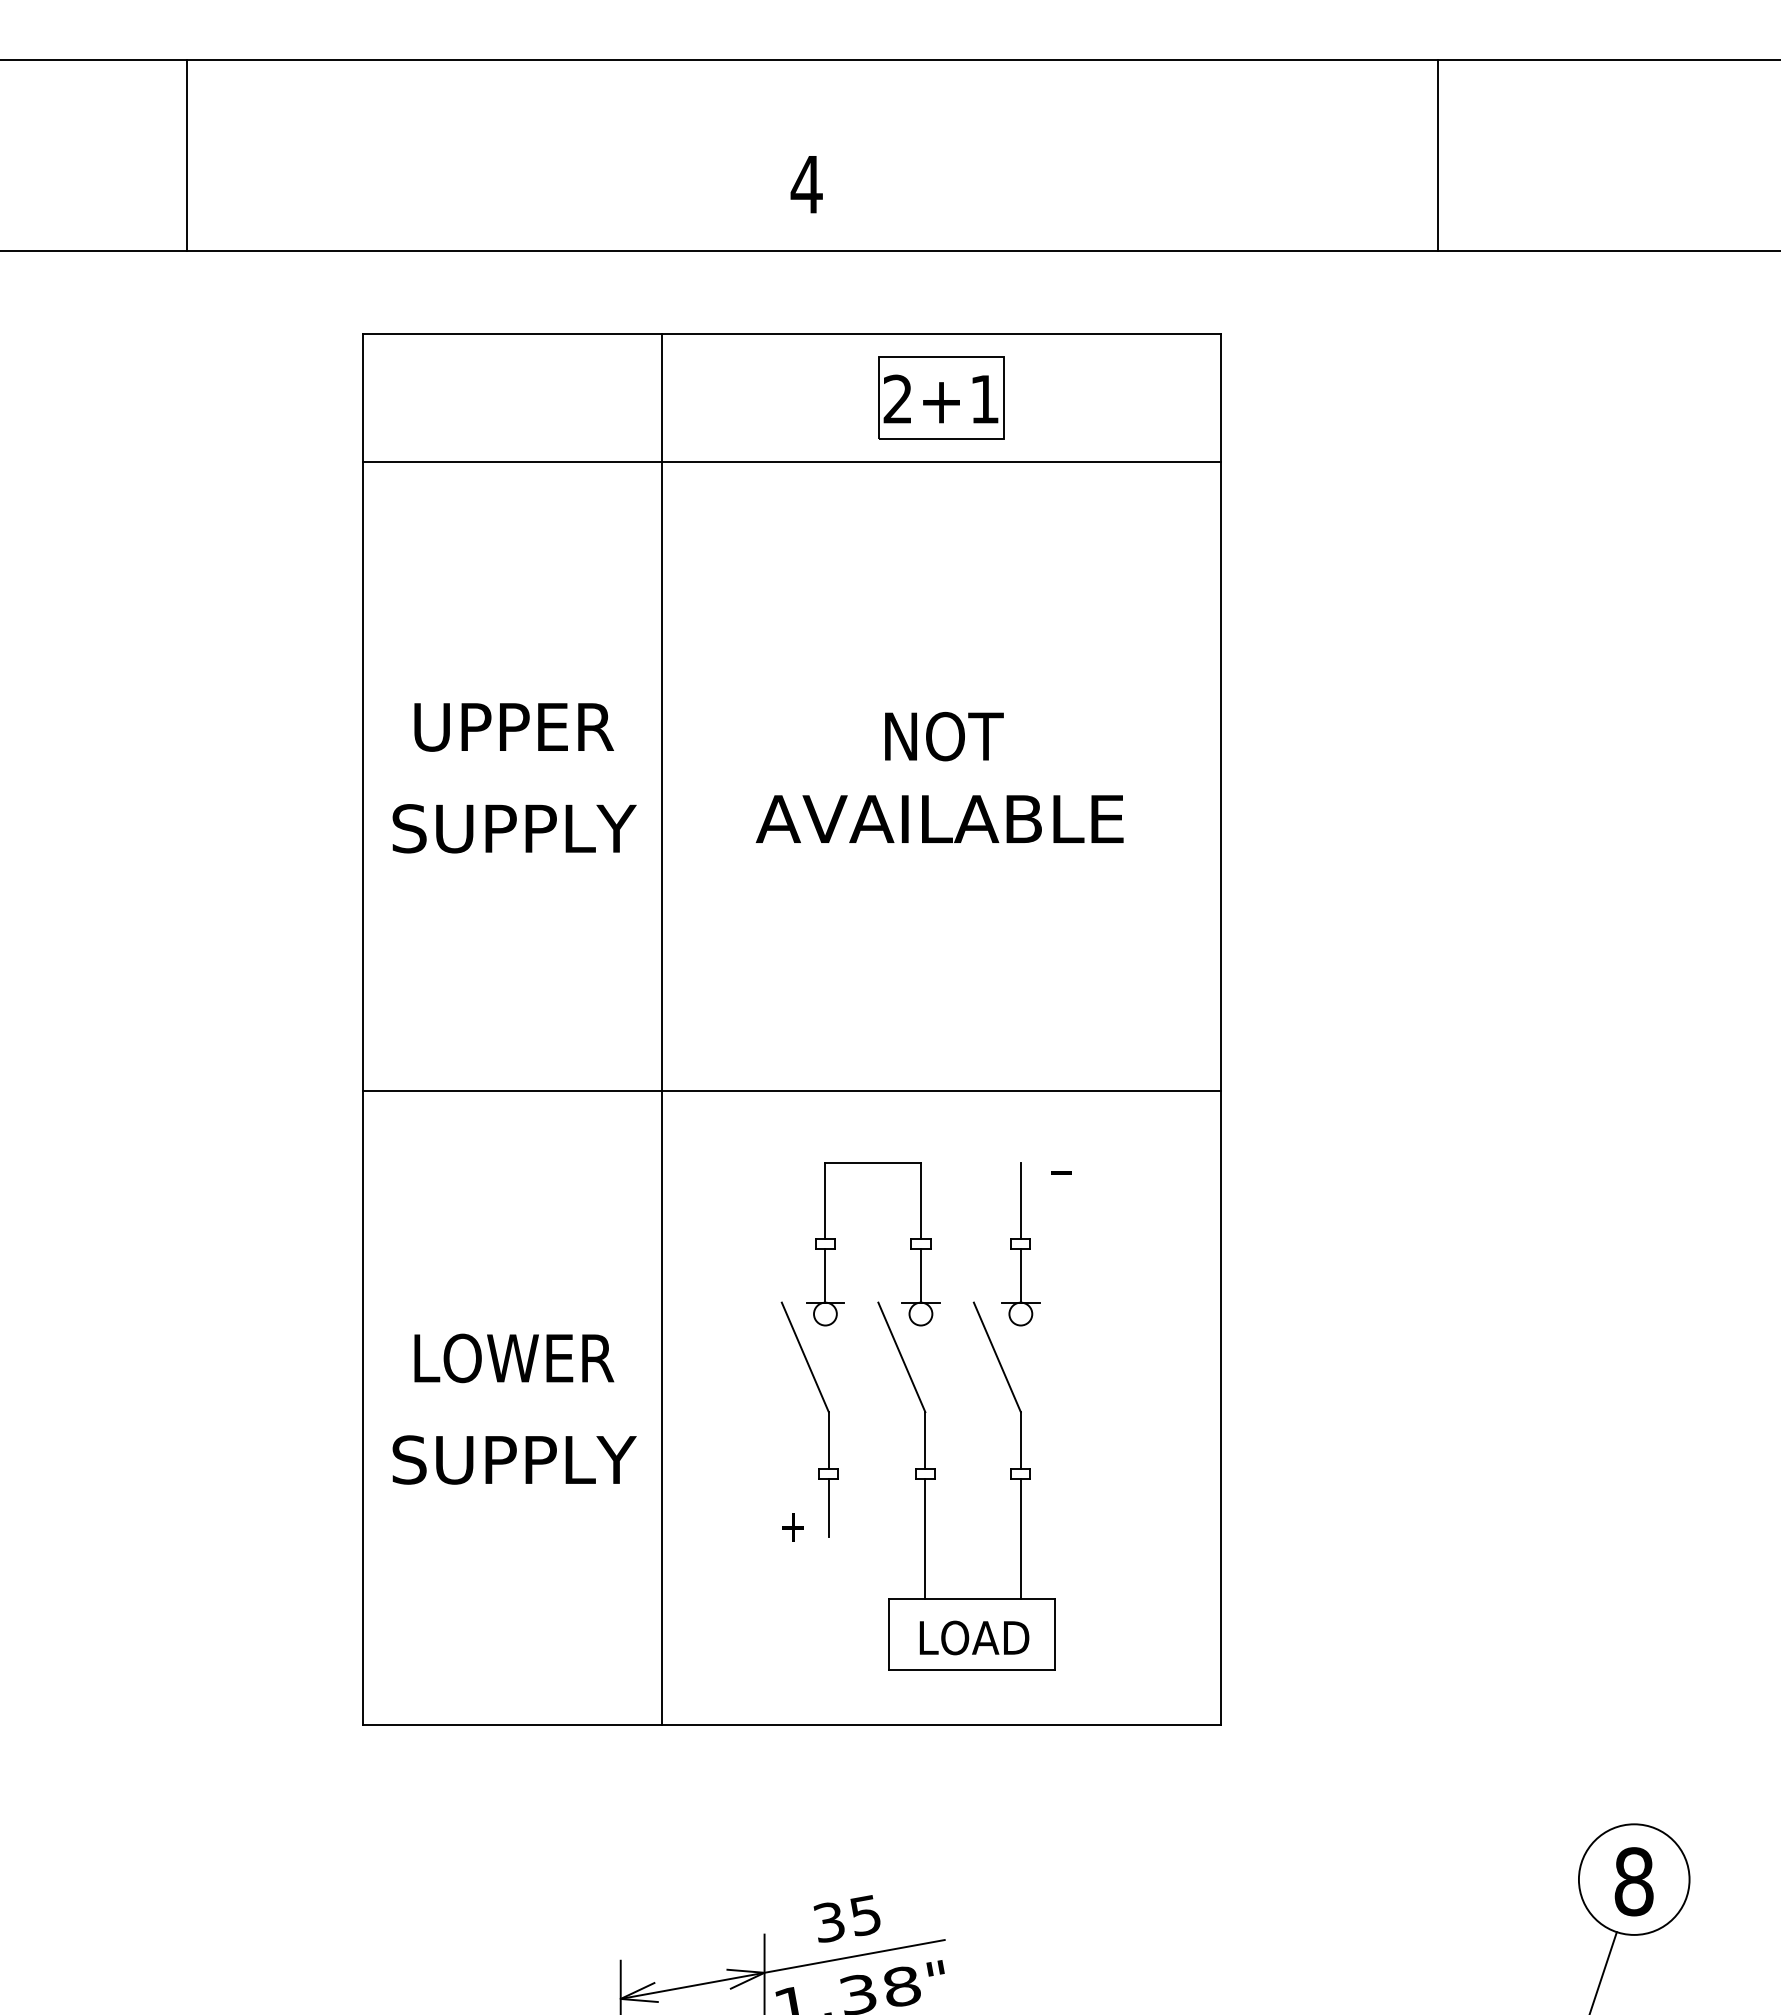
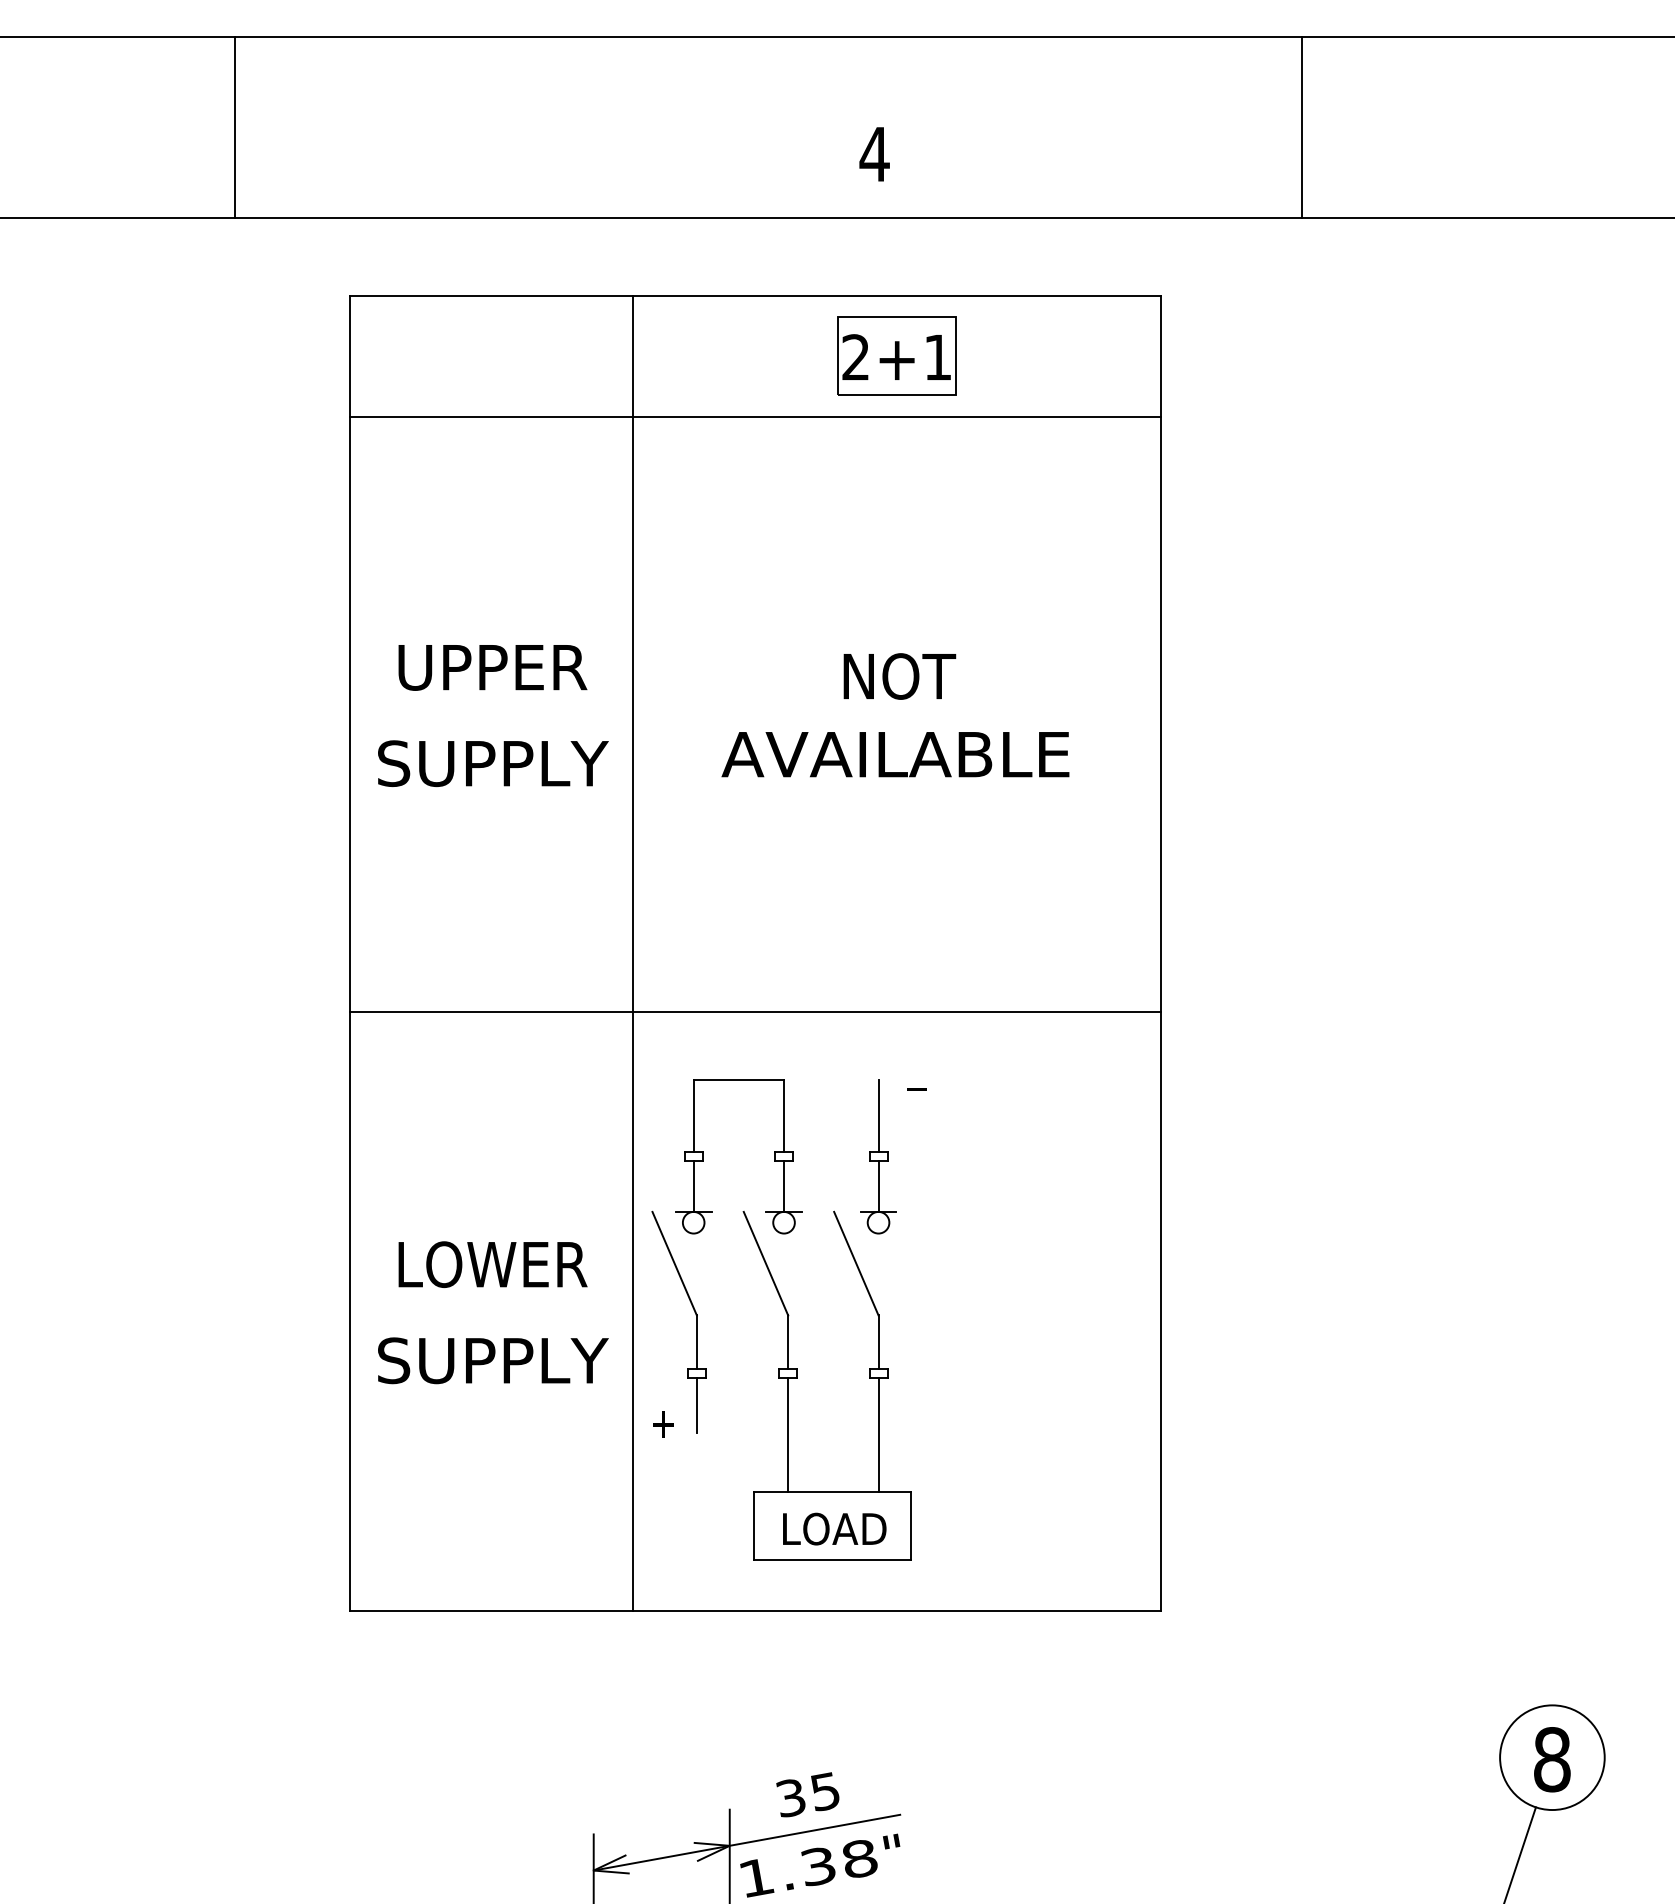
line: (186, 155) -> (234, 126), moved
line: (1437, 155) -> (1301, 126), moved
text: (806, 184) -> (874, 154), moved
part: (925, 1416) -> (788, 1319), moved

